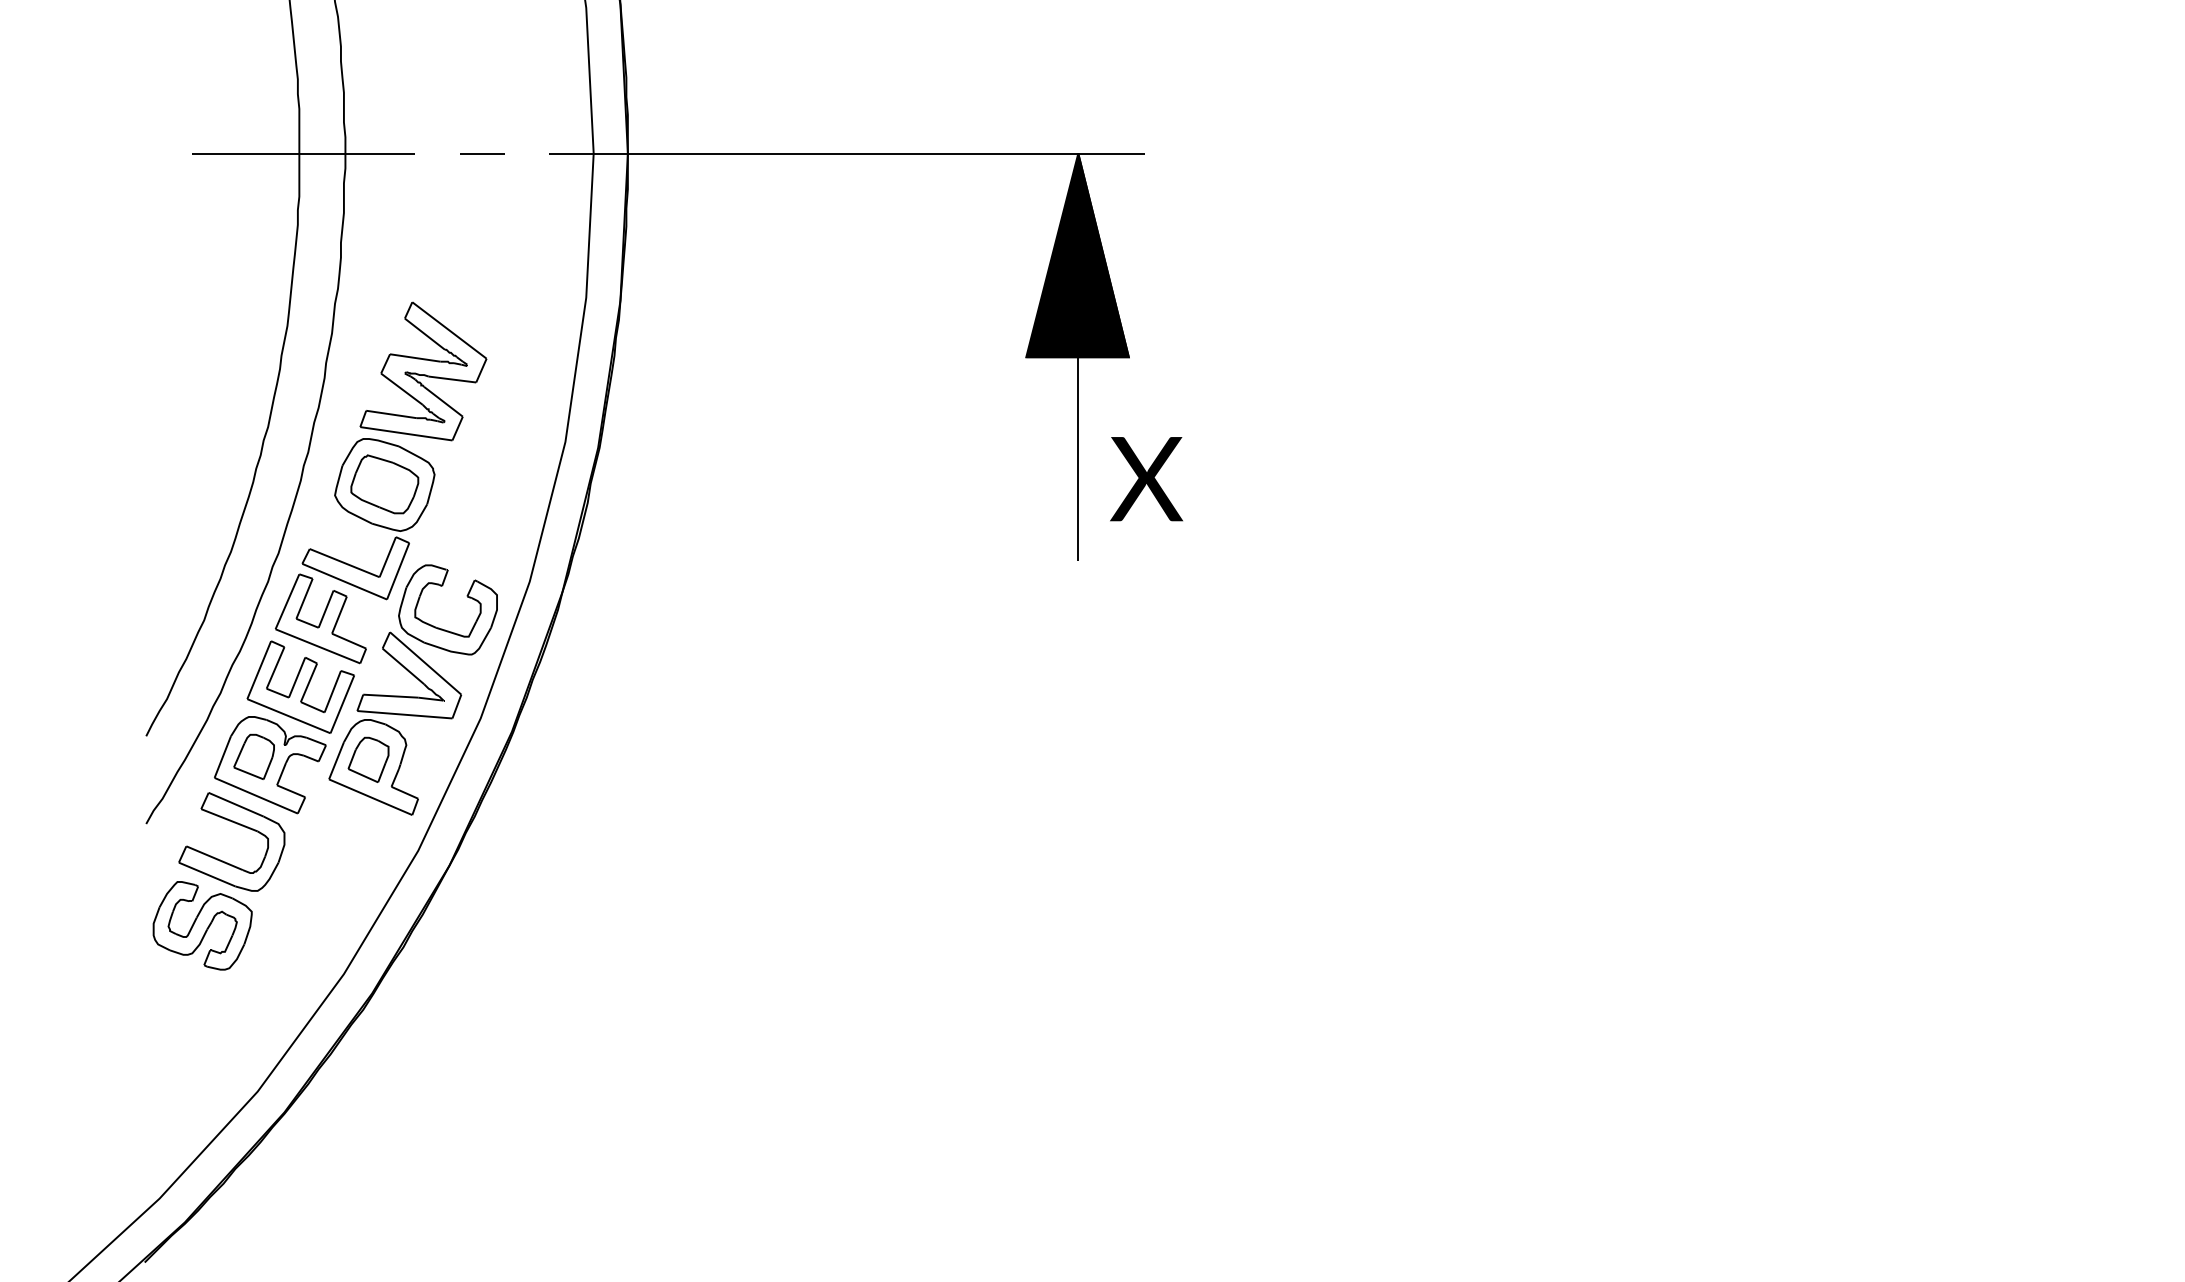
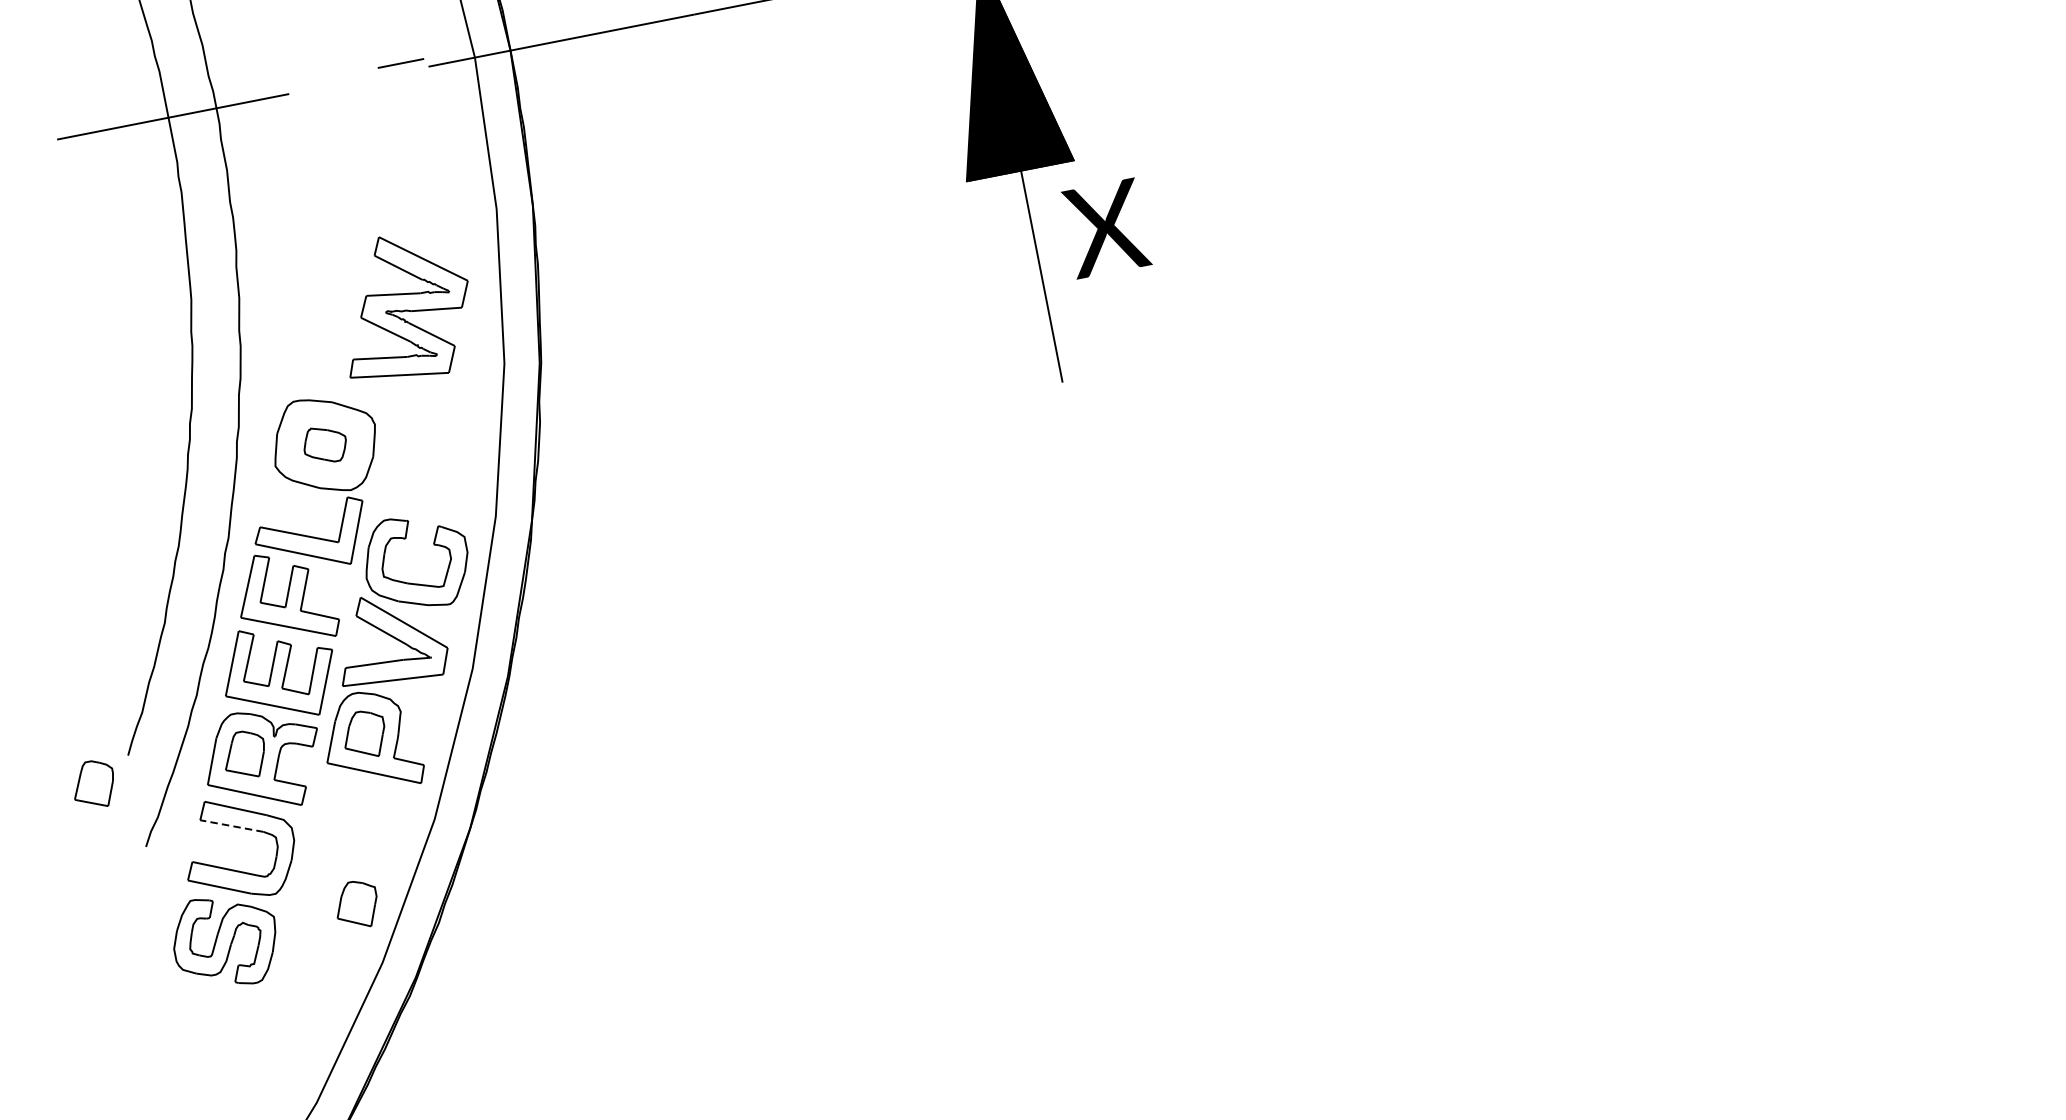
line: (482, 153) -> (401, 63), moved
part: (423, 371) -> (404, 306), moved
text: (1146, 479) -> (1106, 228), moved
part: (384, 484) -> (324, 444), size x0.6
part: (108, 756) -> (92, 784), added
line: (229, 820) -> (232, 826), solid -> dashed
part: (330, 915) -> (356, 904), added

